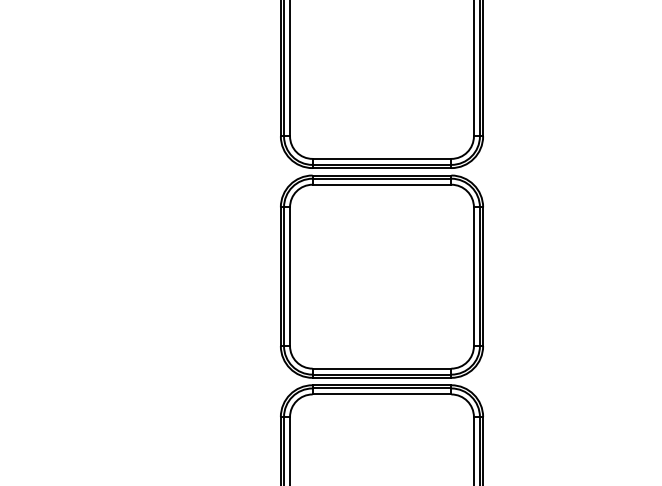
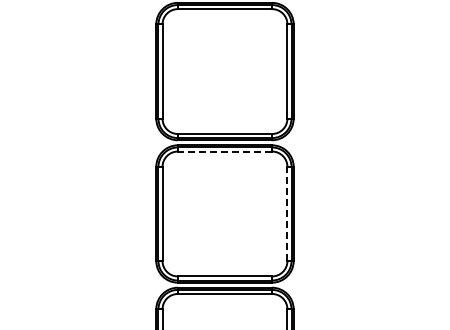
line: (381, 184) -> (224, 151), solid -> dashed
line: (474, 275) -> (287, 213), solid -> dashed

